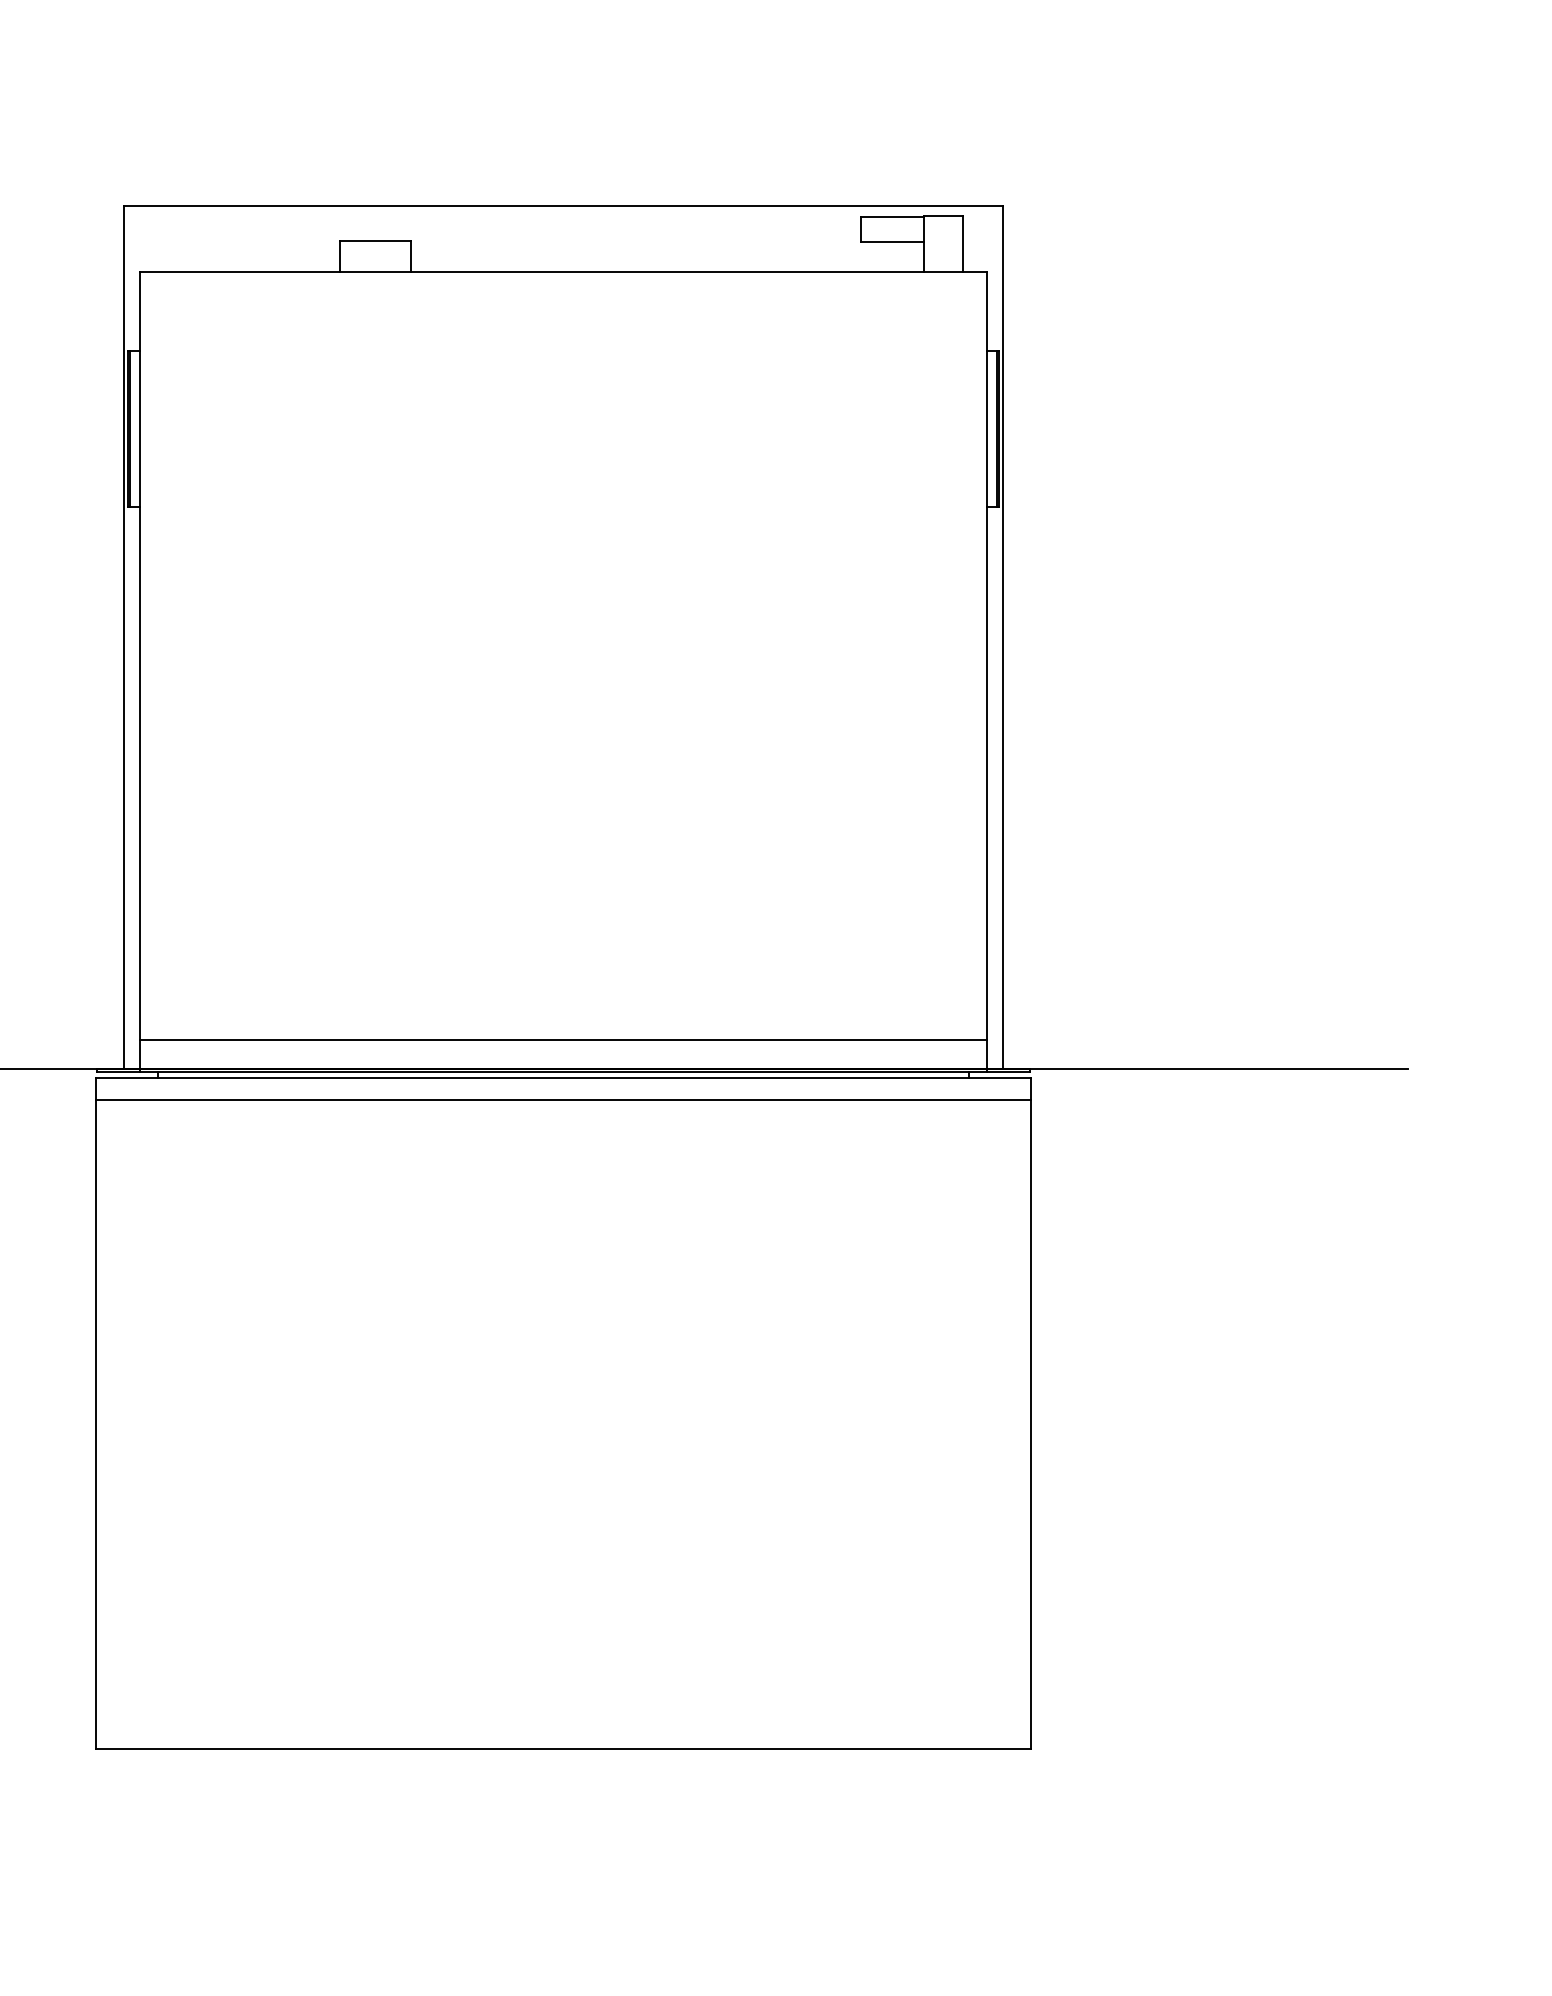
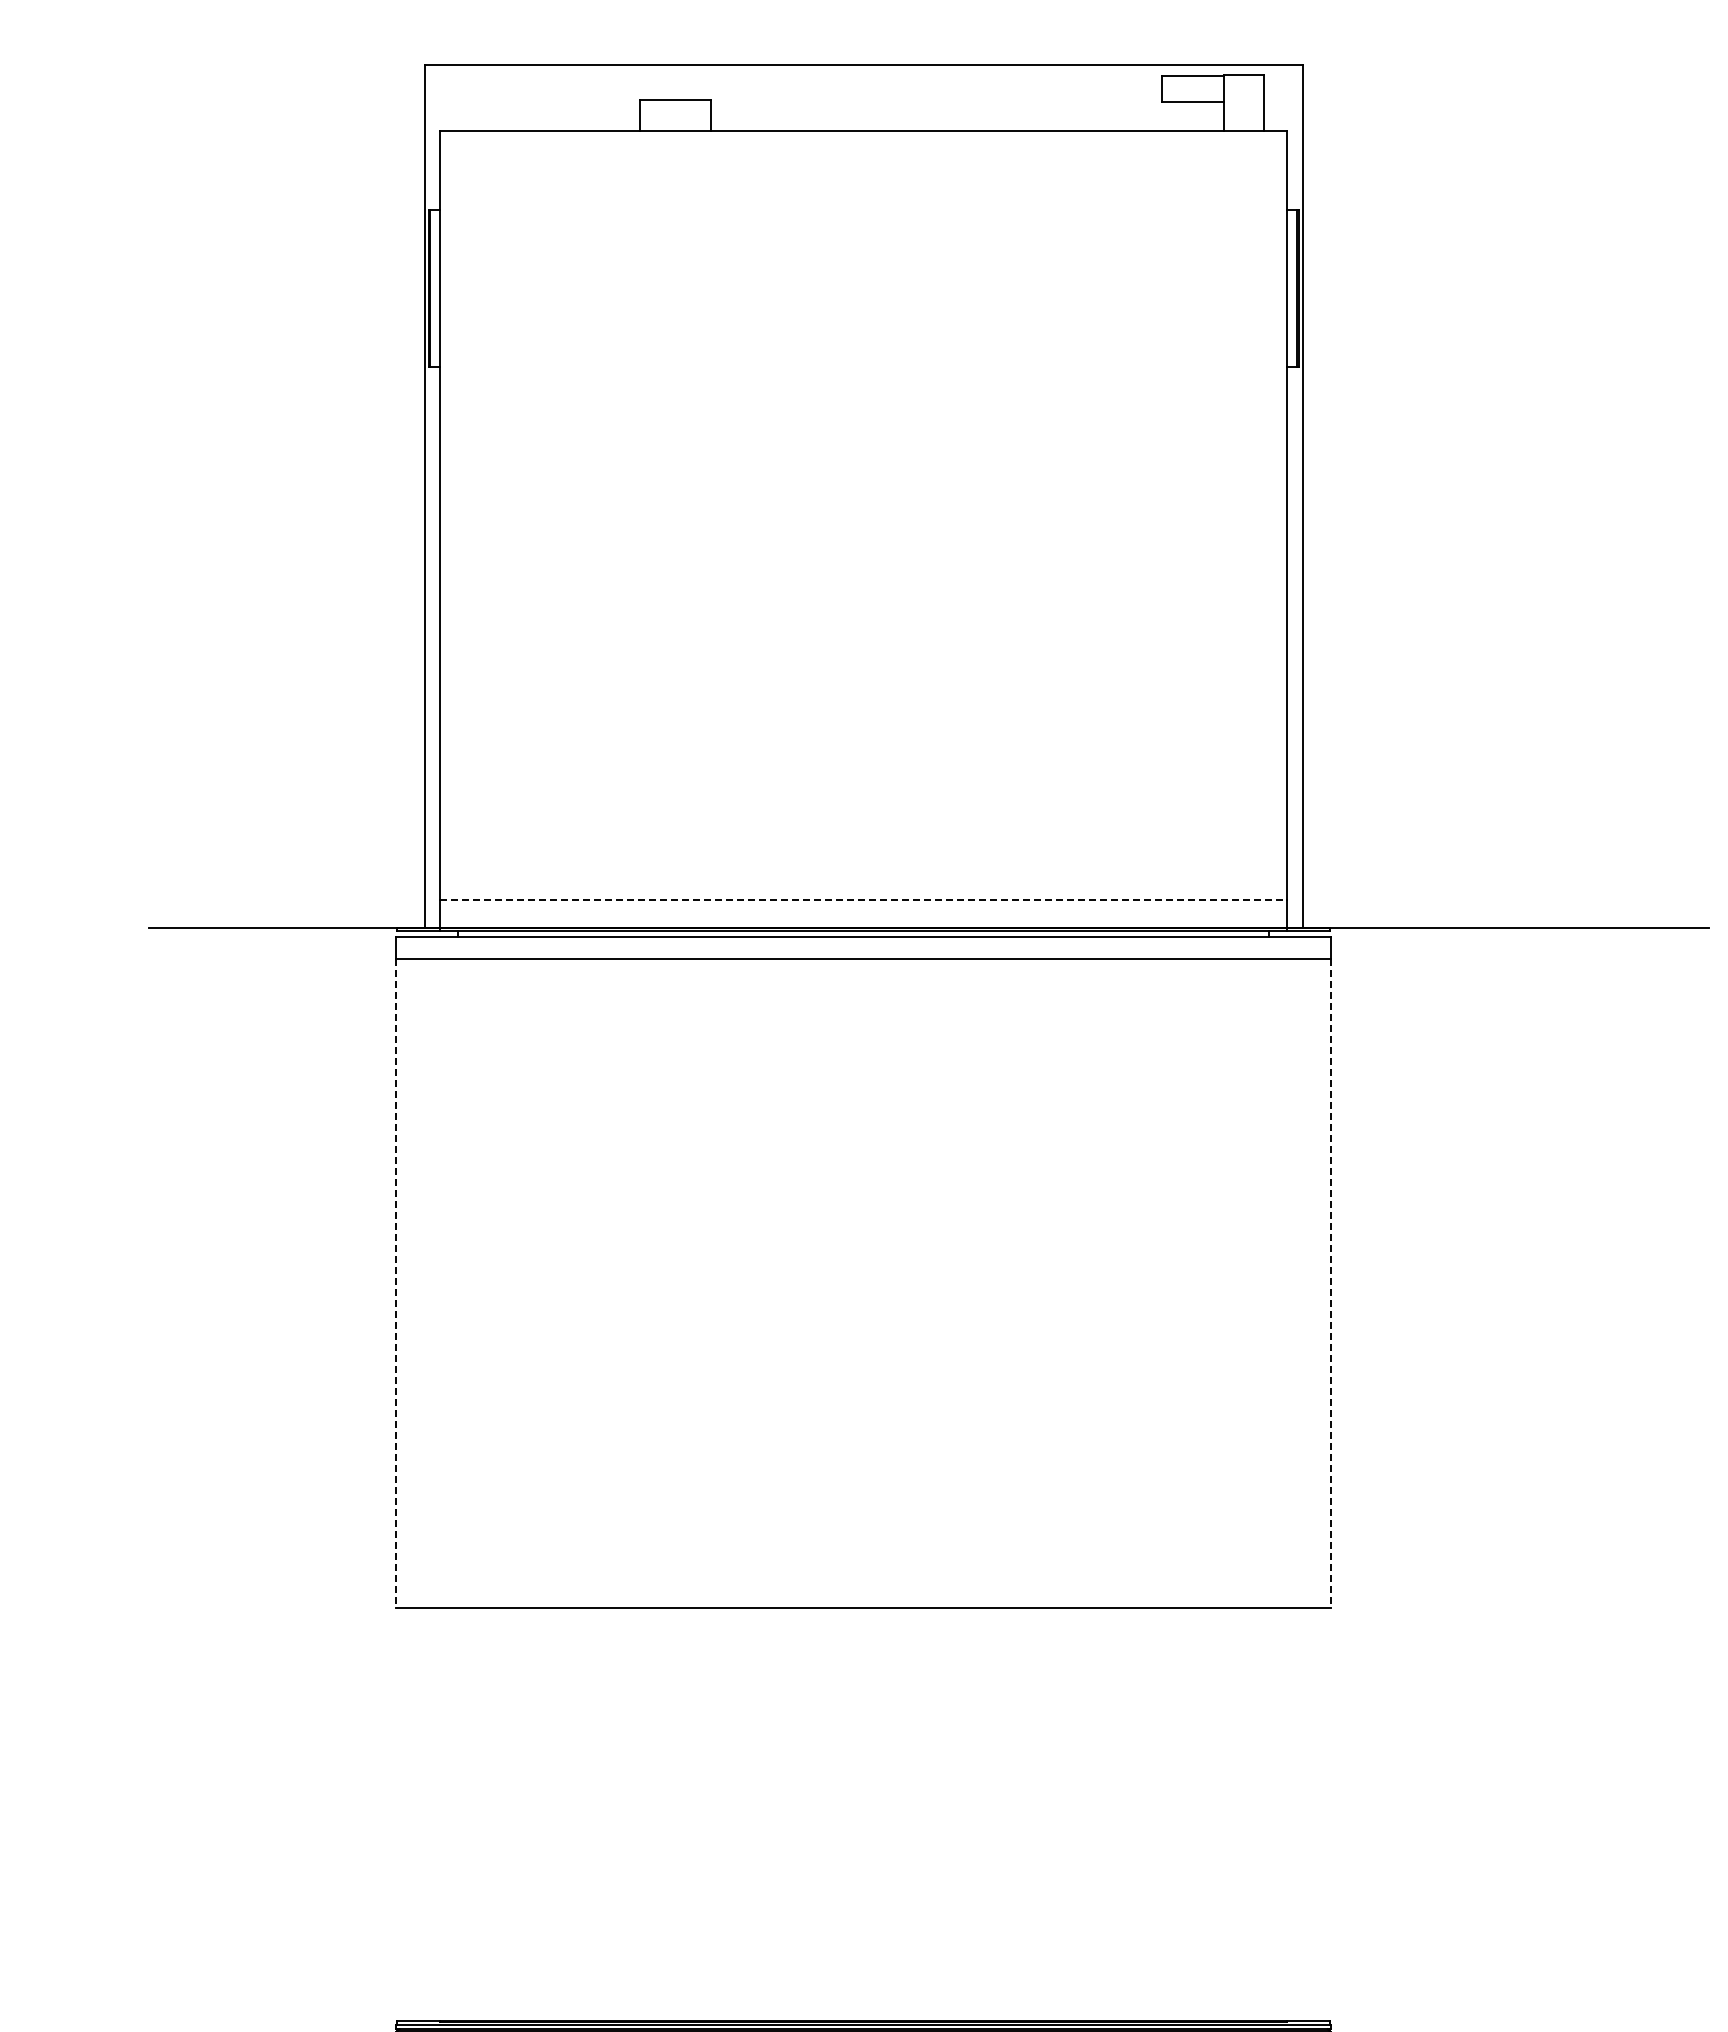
line: (564, 1040) -> (864, 899), solid -> dashed
line: (96, 1424) -> (396, 1283), solid -> dashed
line: (1030, 1424) -> (1330, 1283), solid -> dashed

